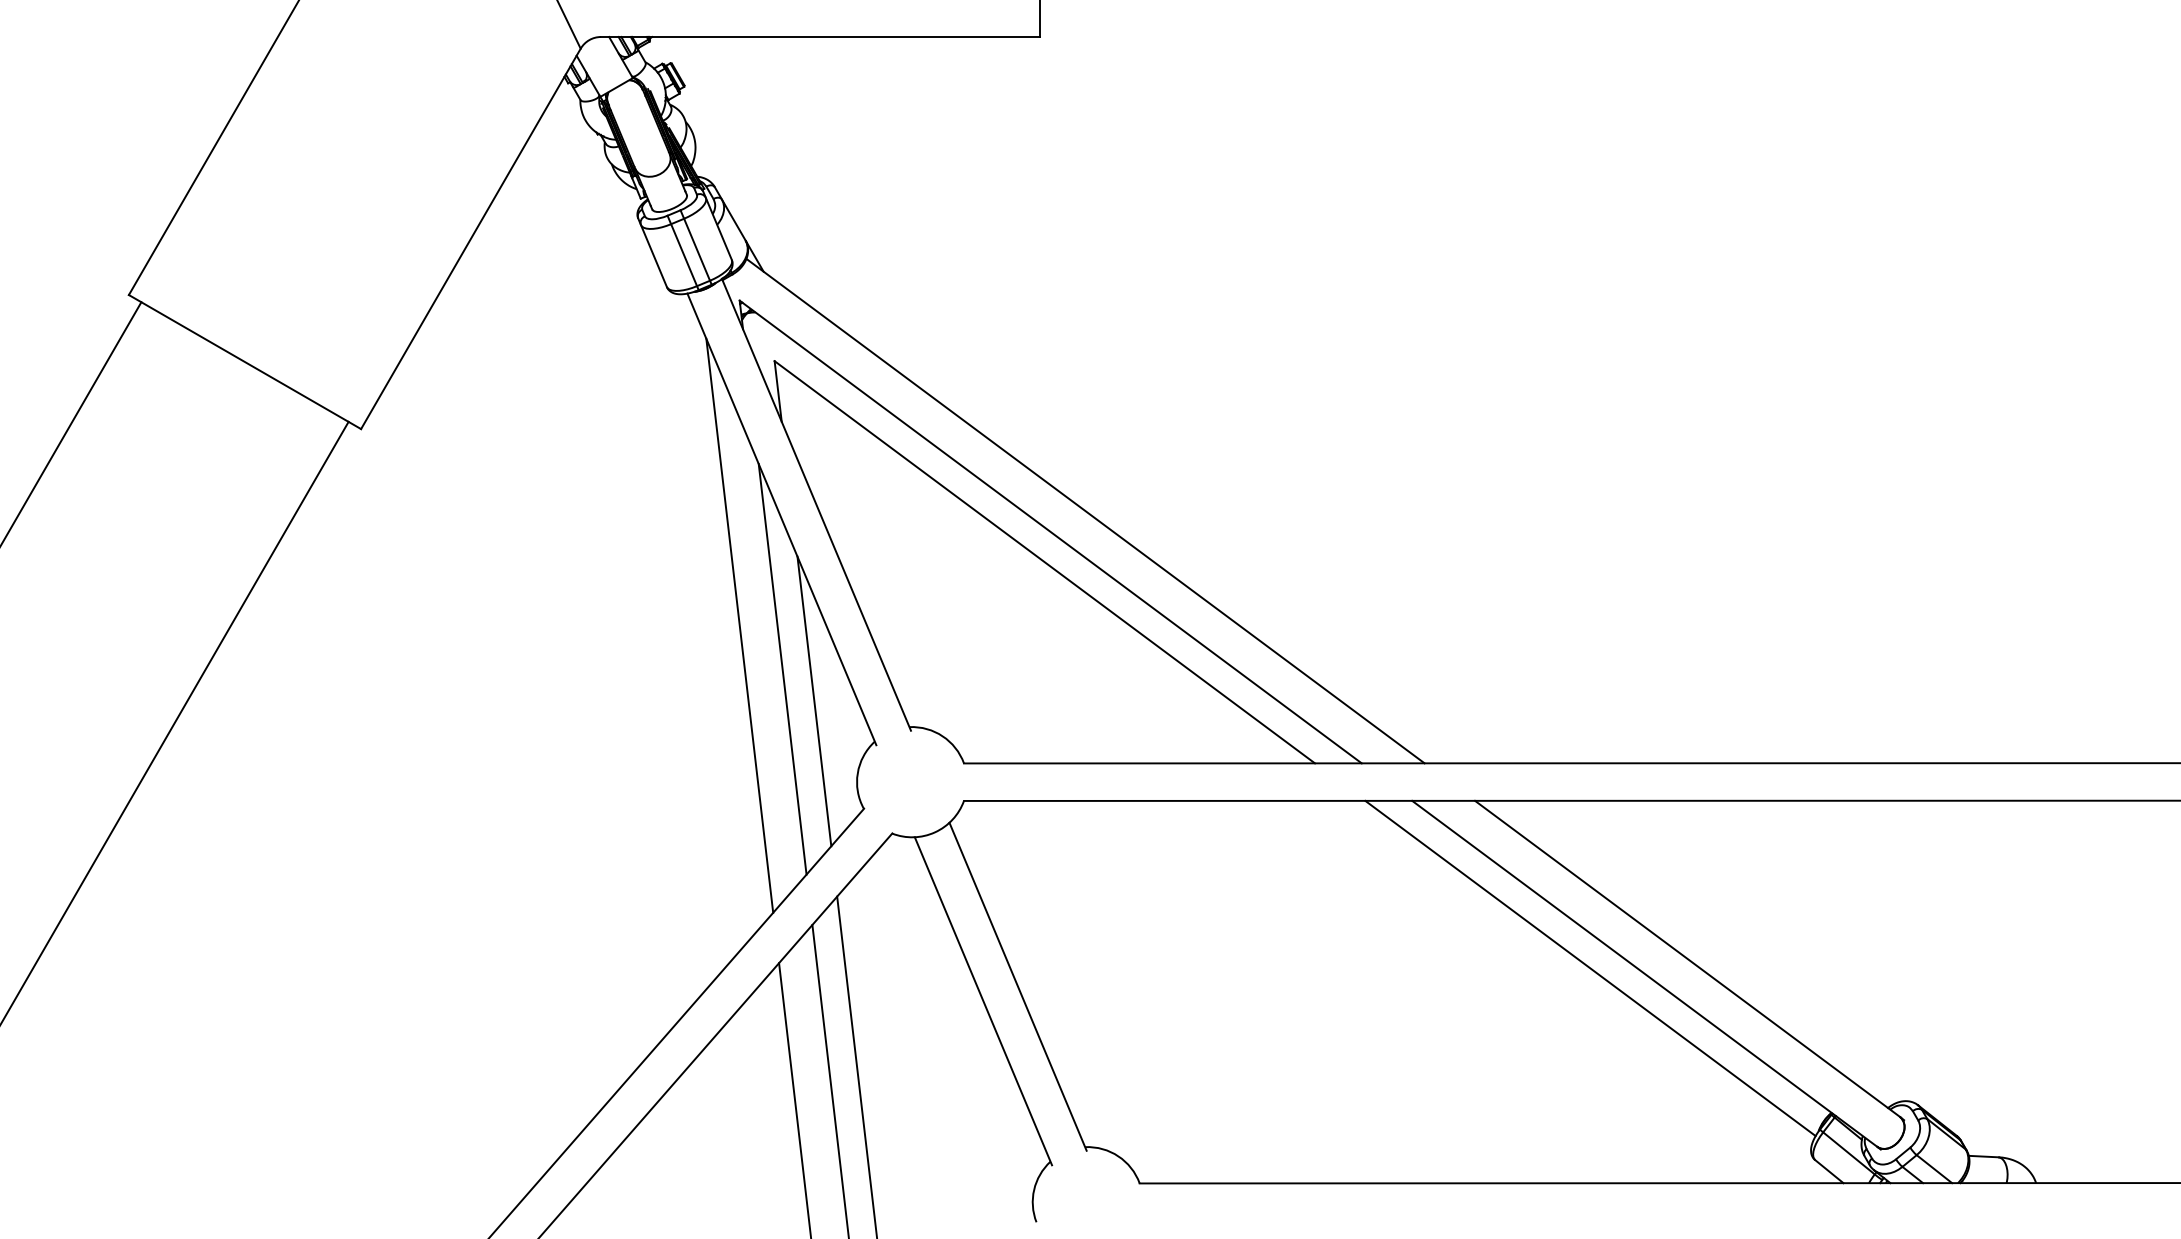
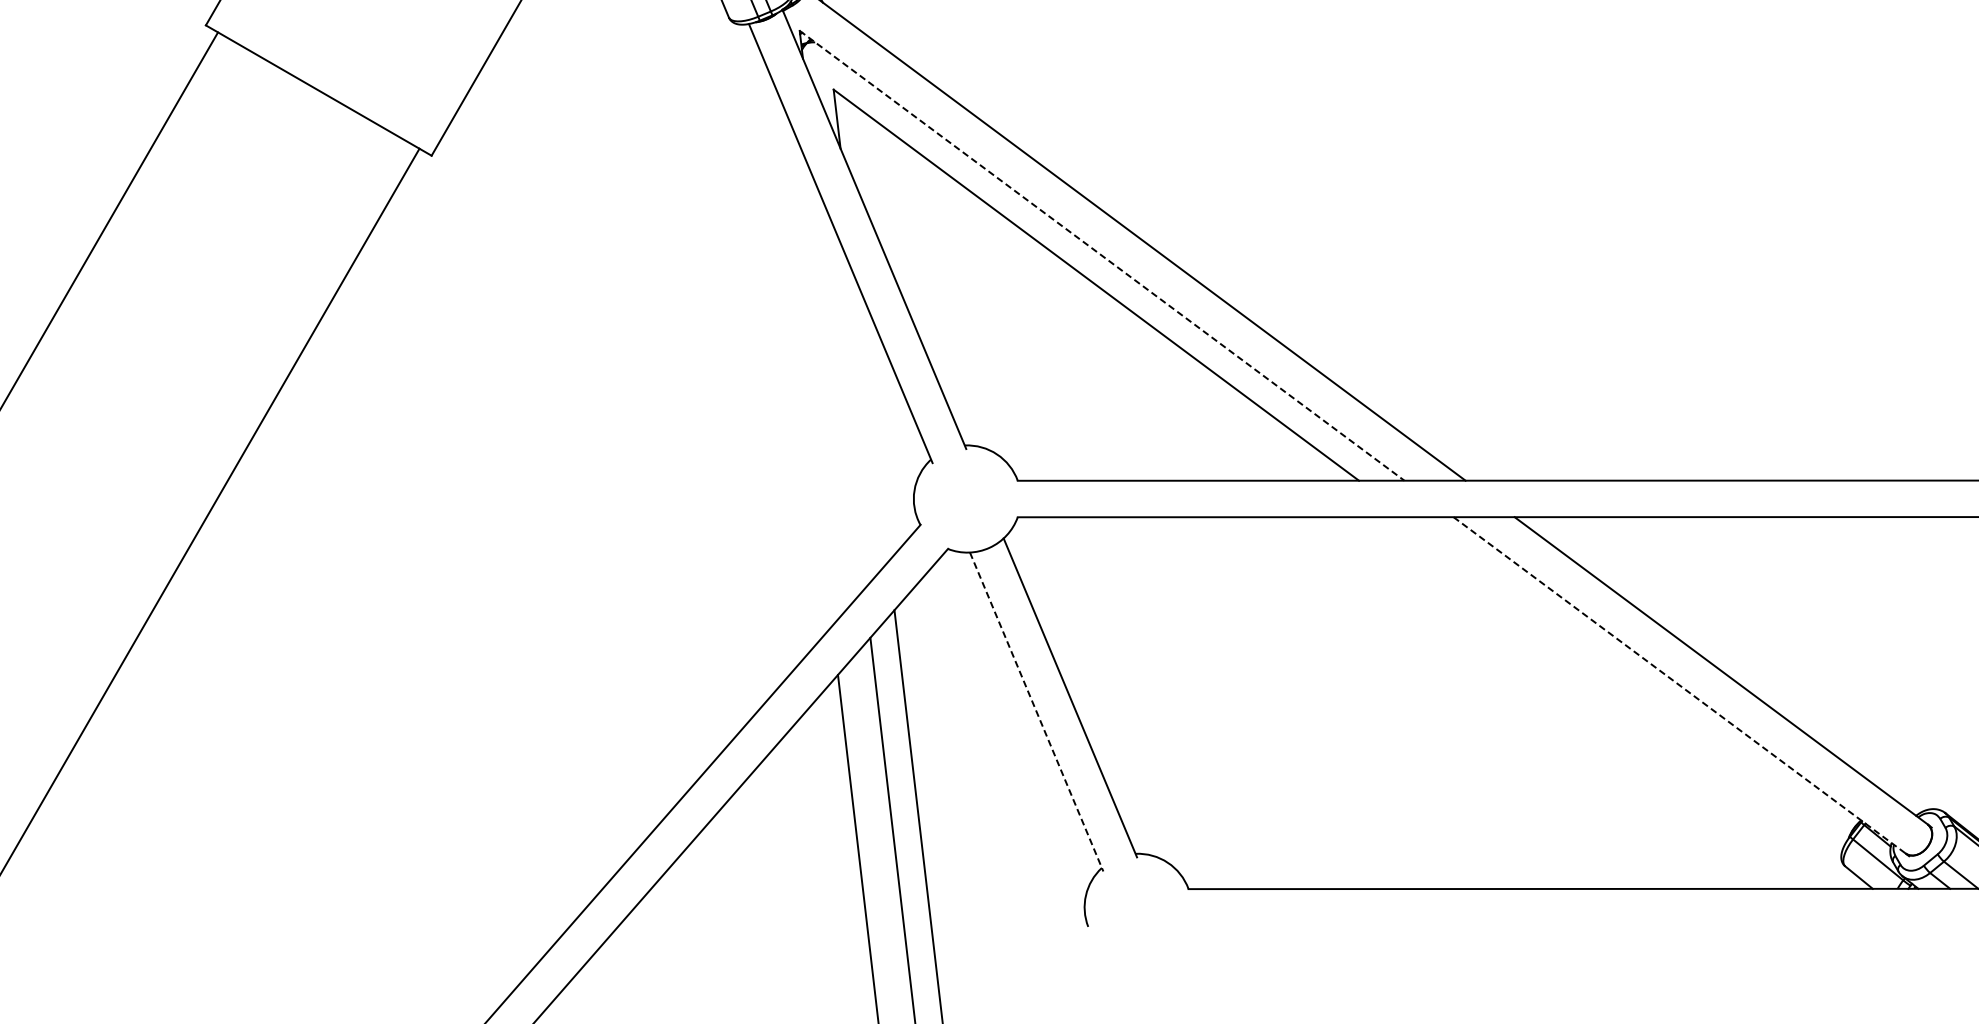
line: (1050, 532) -> (1101, 256), solid -> dashed
line: (739, 625) -> (799, 346), removed
line: (782, 669) -> (841, 389), removed
line: (814, 701) -> (872, 420), removed
line: (1590, 968) -> (1626, 680), removed
line: (1644, 973) -> (1679, 685), solid -> dashed
line: (983, 1001) -> (1036, 712), solid -> dashed

